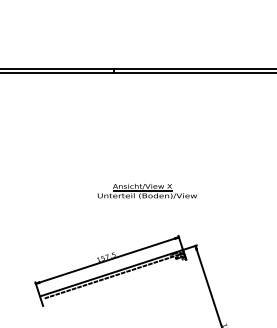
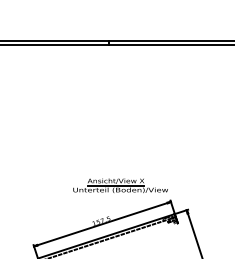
part: (146, 191) -> (119, 185), moved

